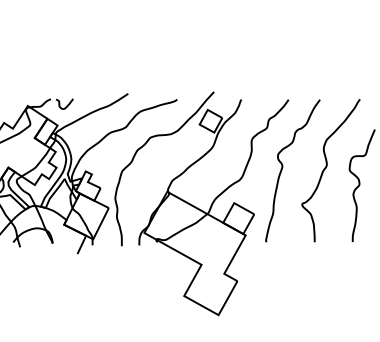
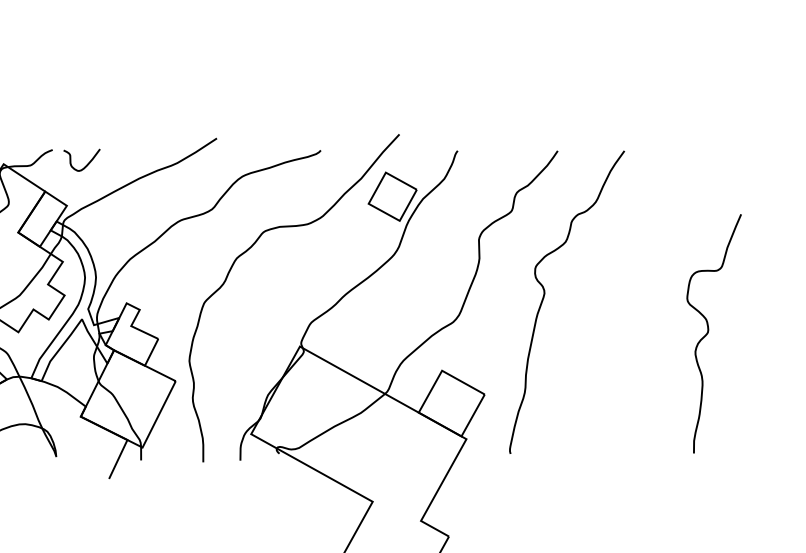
curve: (326, 168) -> (638, 297), removed

